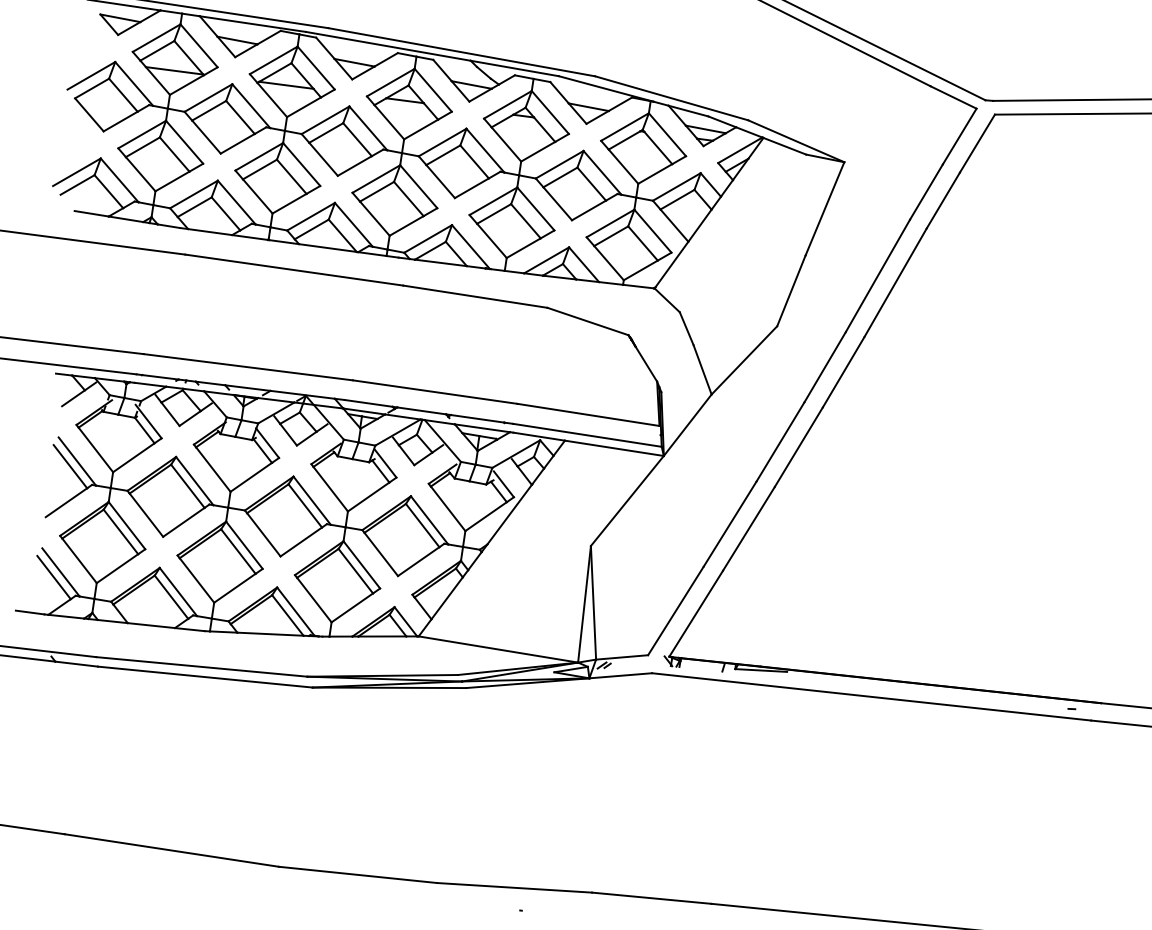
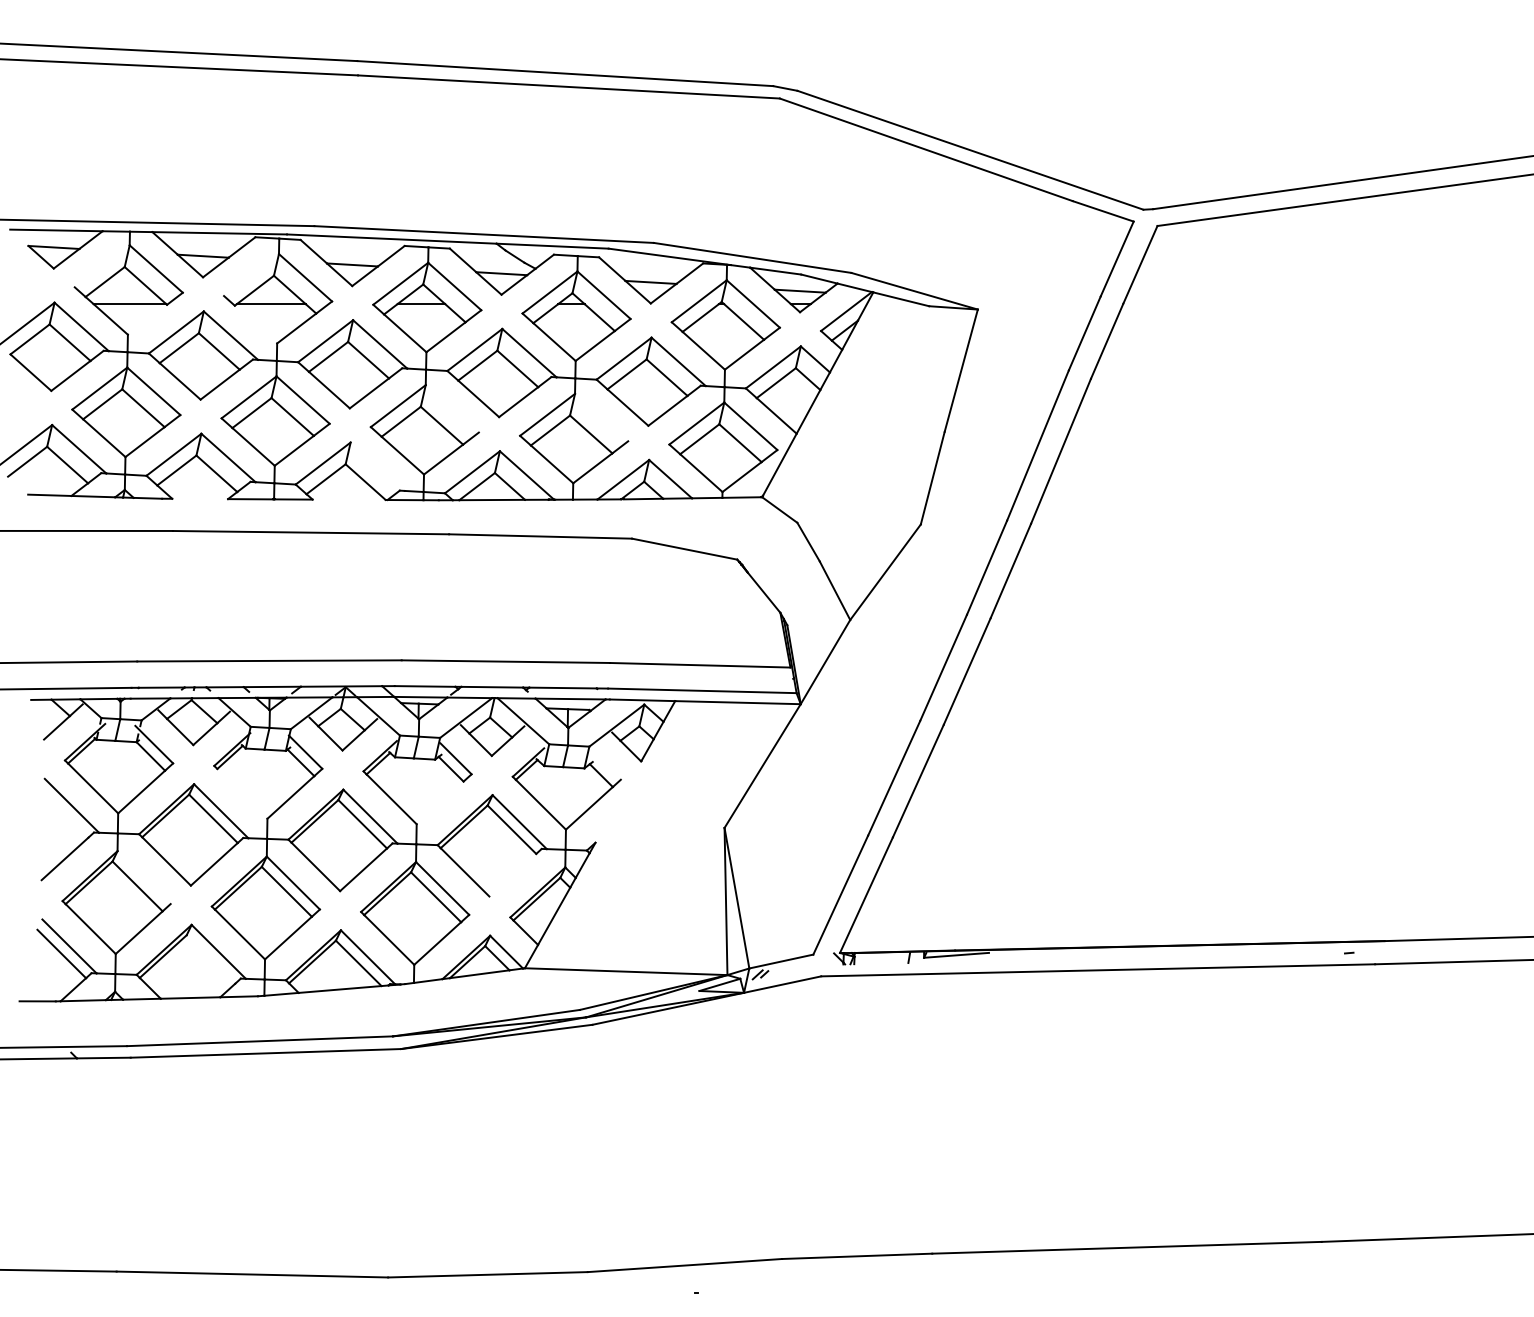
line: (156, 38) -> (101, 266), removed
line: (273, 60) -> (251, 275), removed
line: (186, 84) -> (147, 319), removed
line: (271, 99) -> (255, 324), removed
line: (418, 186) -> (451, 408), removed
line: (535, 208) -> (601, 417), removed
line: (353, 224) -> (377, 466), removed
line: (210, 231) -> (200, 498), removed
line: (327, 247) -> (348, 499), removed
line: (69, 466) -> (63, 813), removed
line: (213, 469) -> (242, 793), removed
line: (503, 483) -> (605, 764), removed
line: (368, 496) -> (439, 802), removed
line: (509, 514) -> (618, 801), removed
line: (126, 525) -> (143, 877), removed
line: (418, 561) -> (512, 874), removed
line: (171, 597) -> (210, 959), removed

